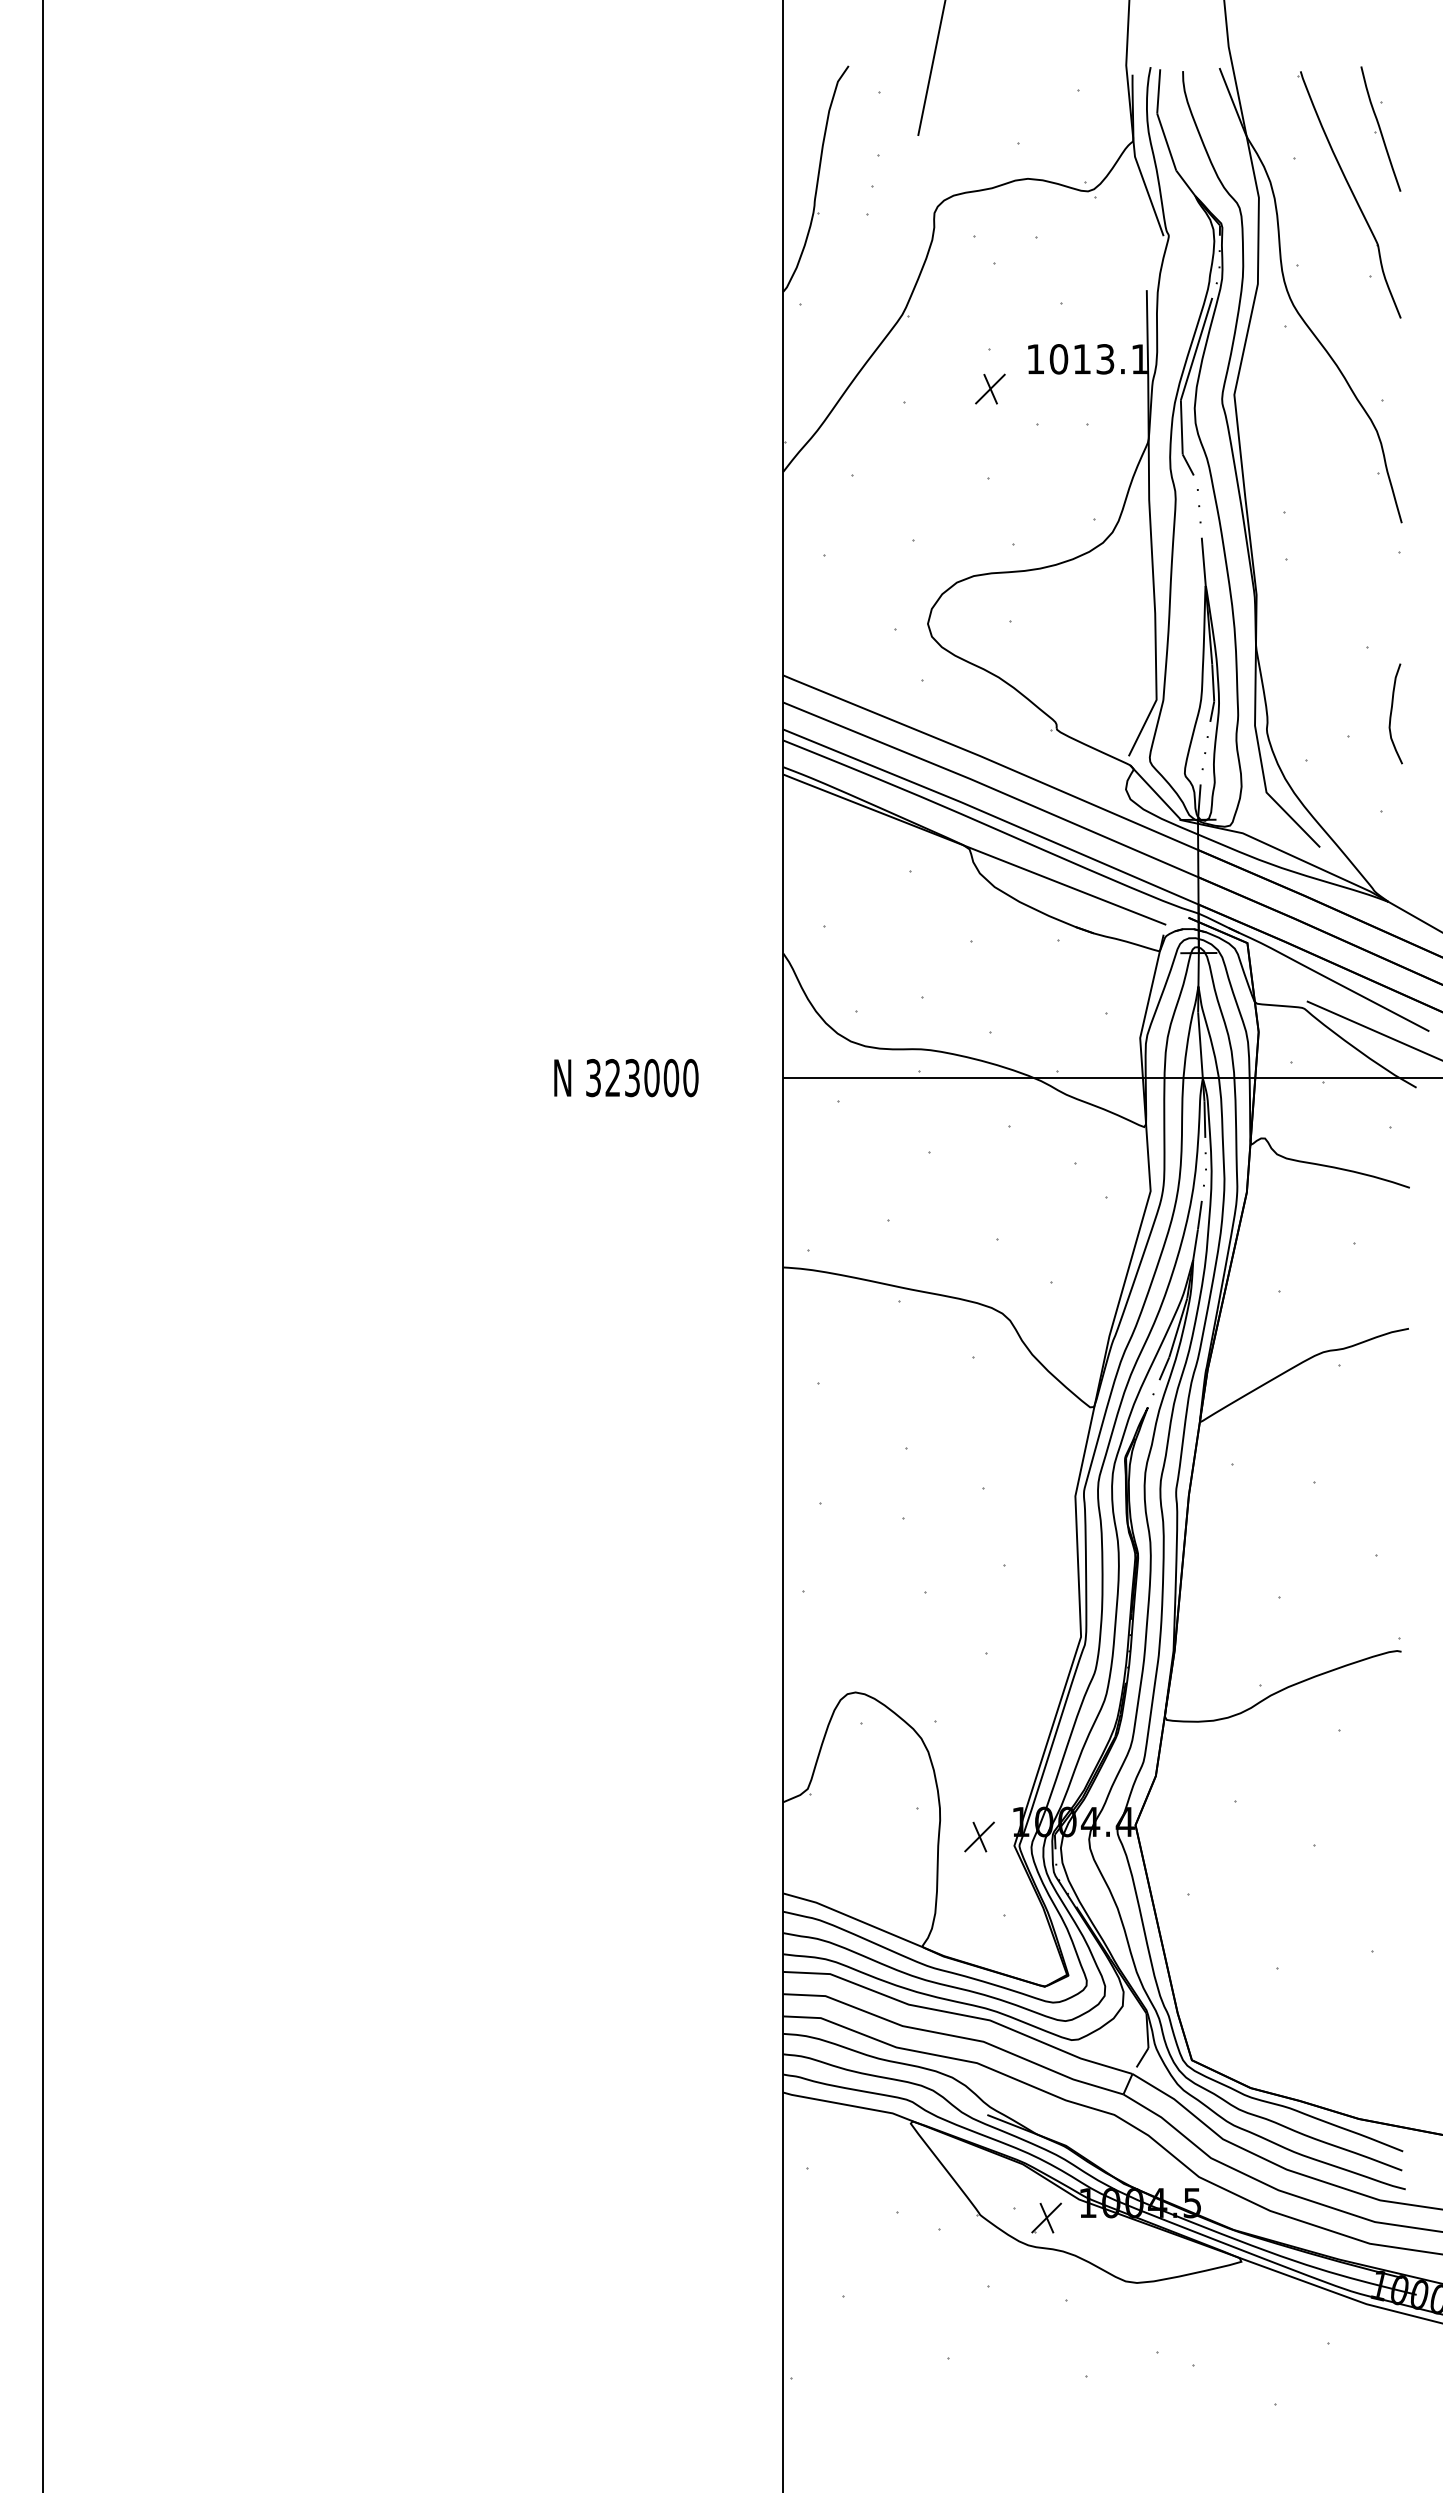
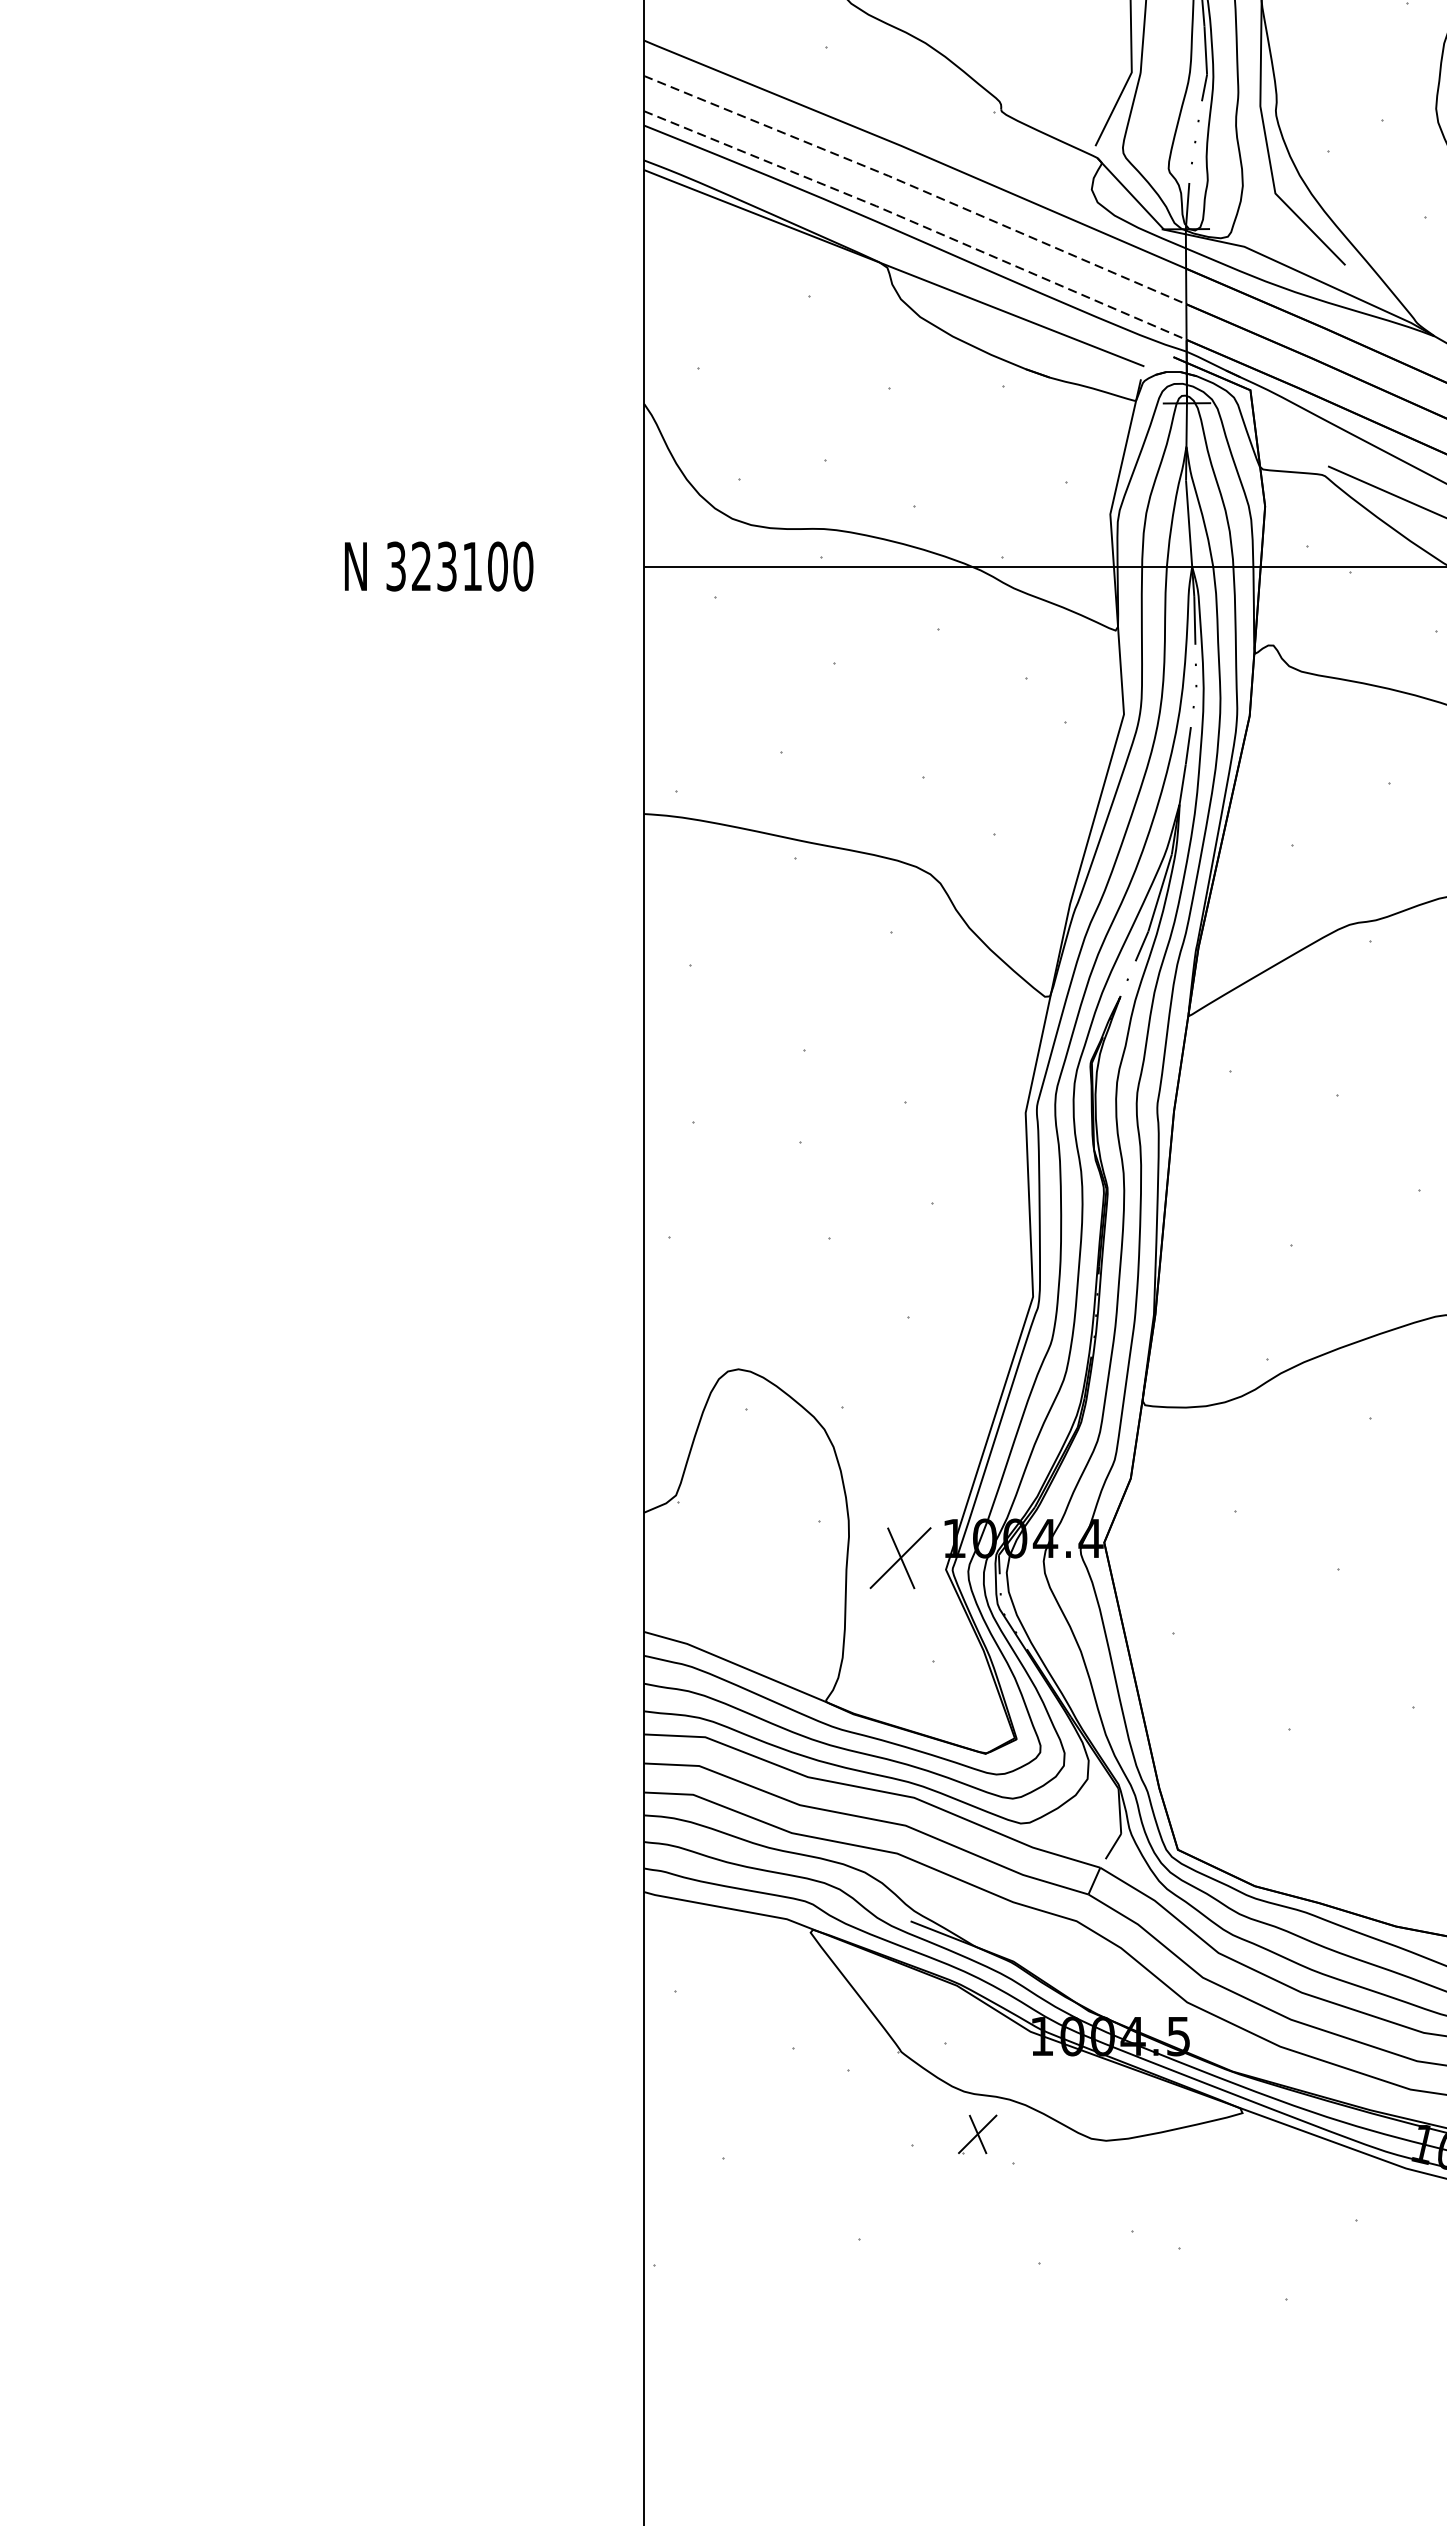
line: (990, 787) -> (914, 186), solid -> dashed
line: (991, 815) -> (916, 223), solid -> dashed
text: (651, 1078) -> (471, 567), 323000 -> 323100
part: (979, 1836) -> (900, 1557), size x1.6
part: (1046, 2217) -> (977, 2133), moved

